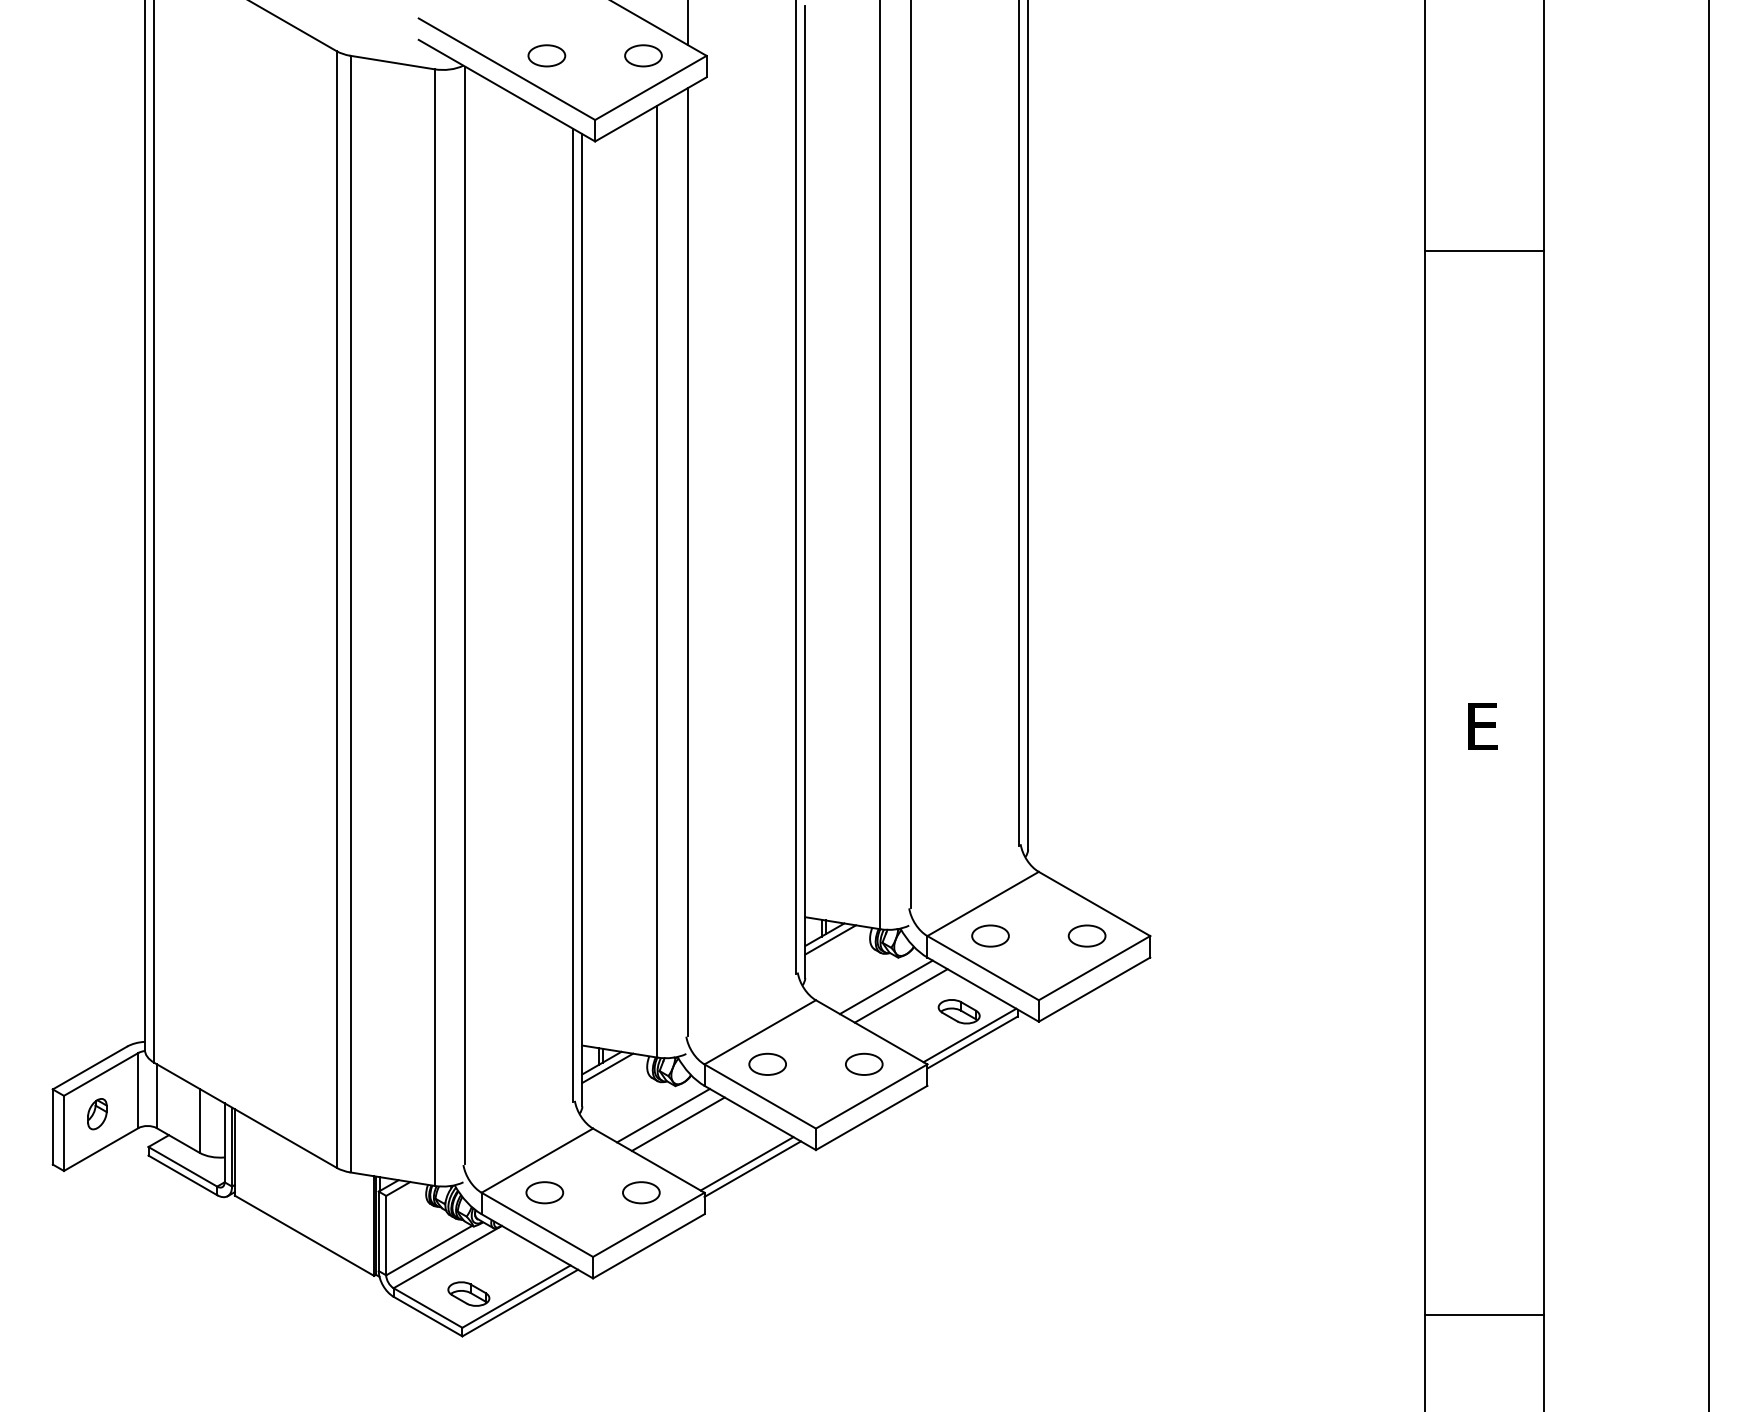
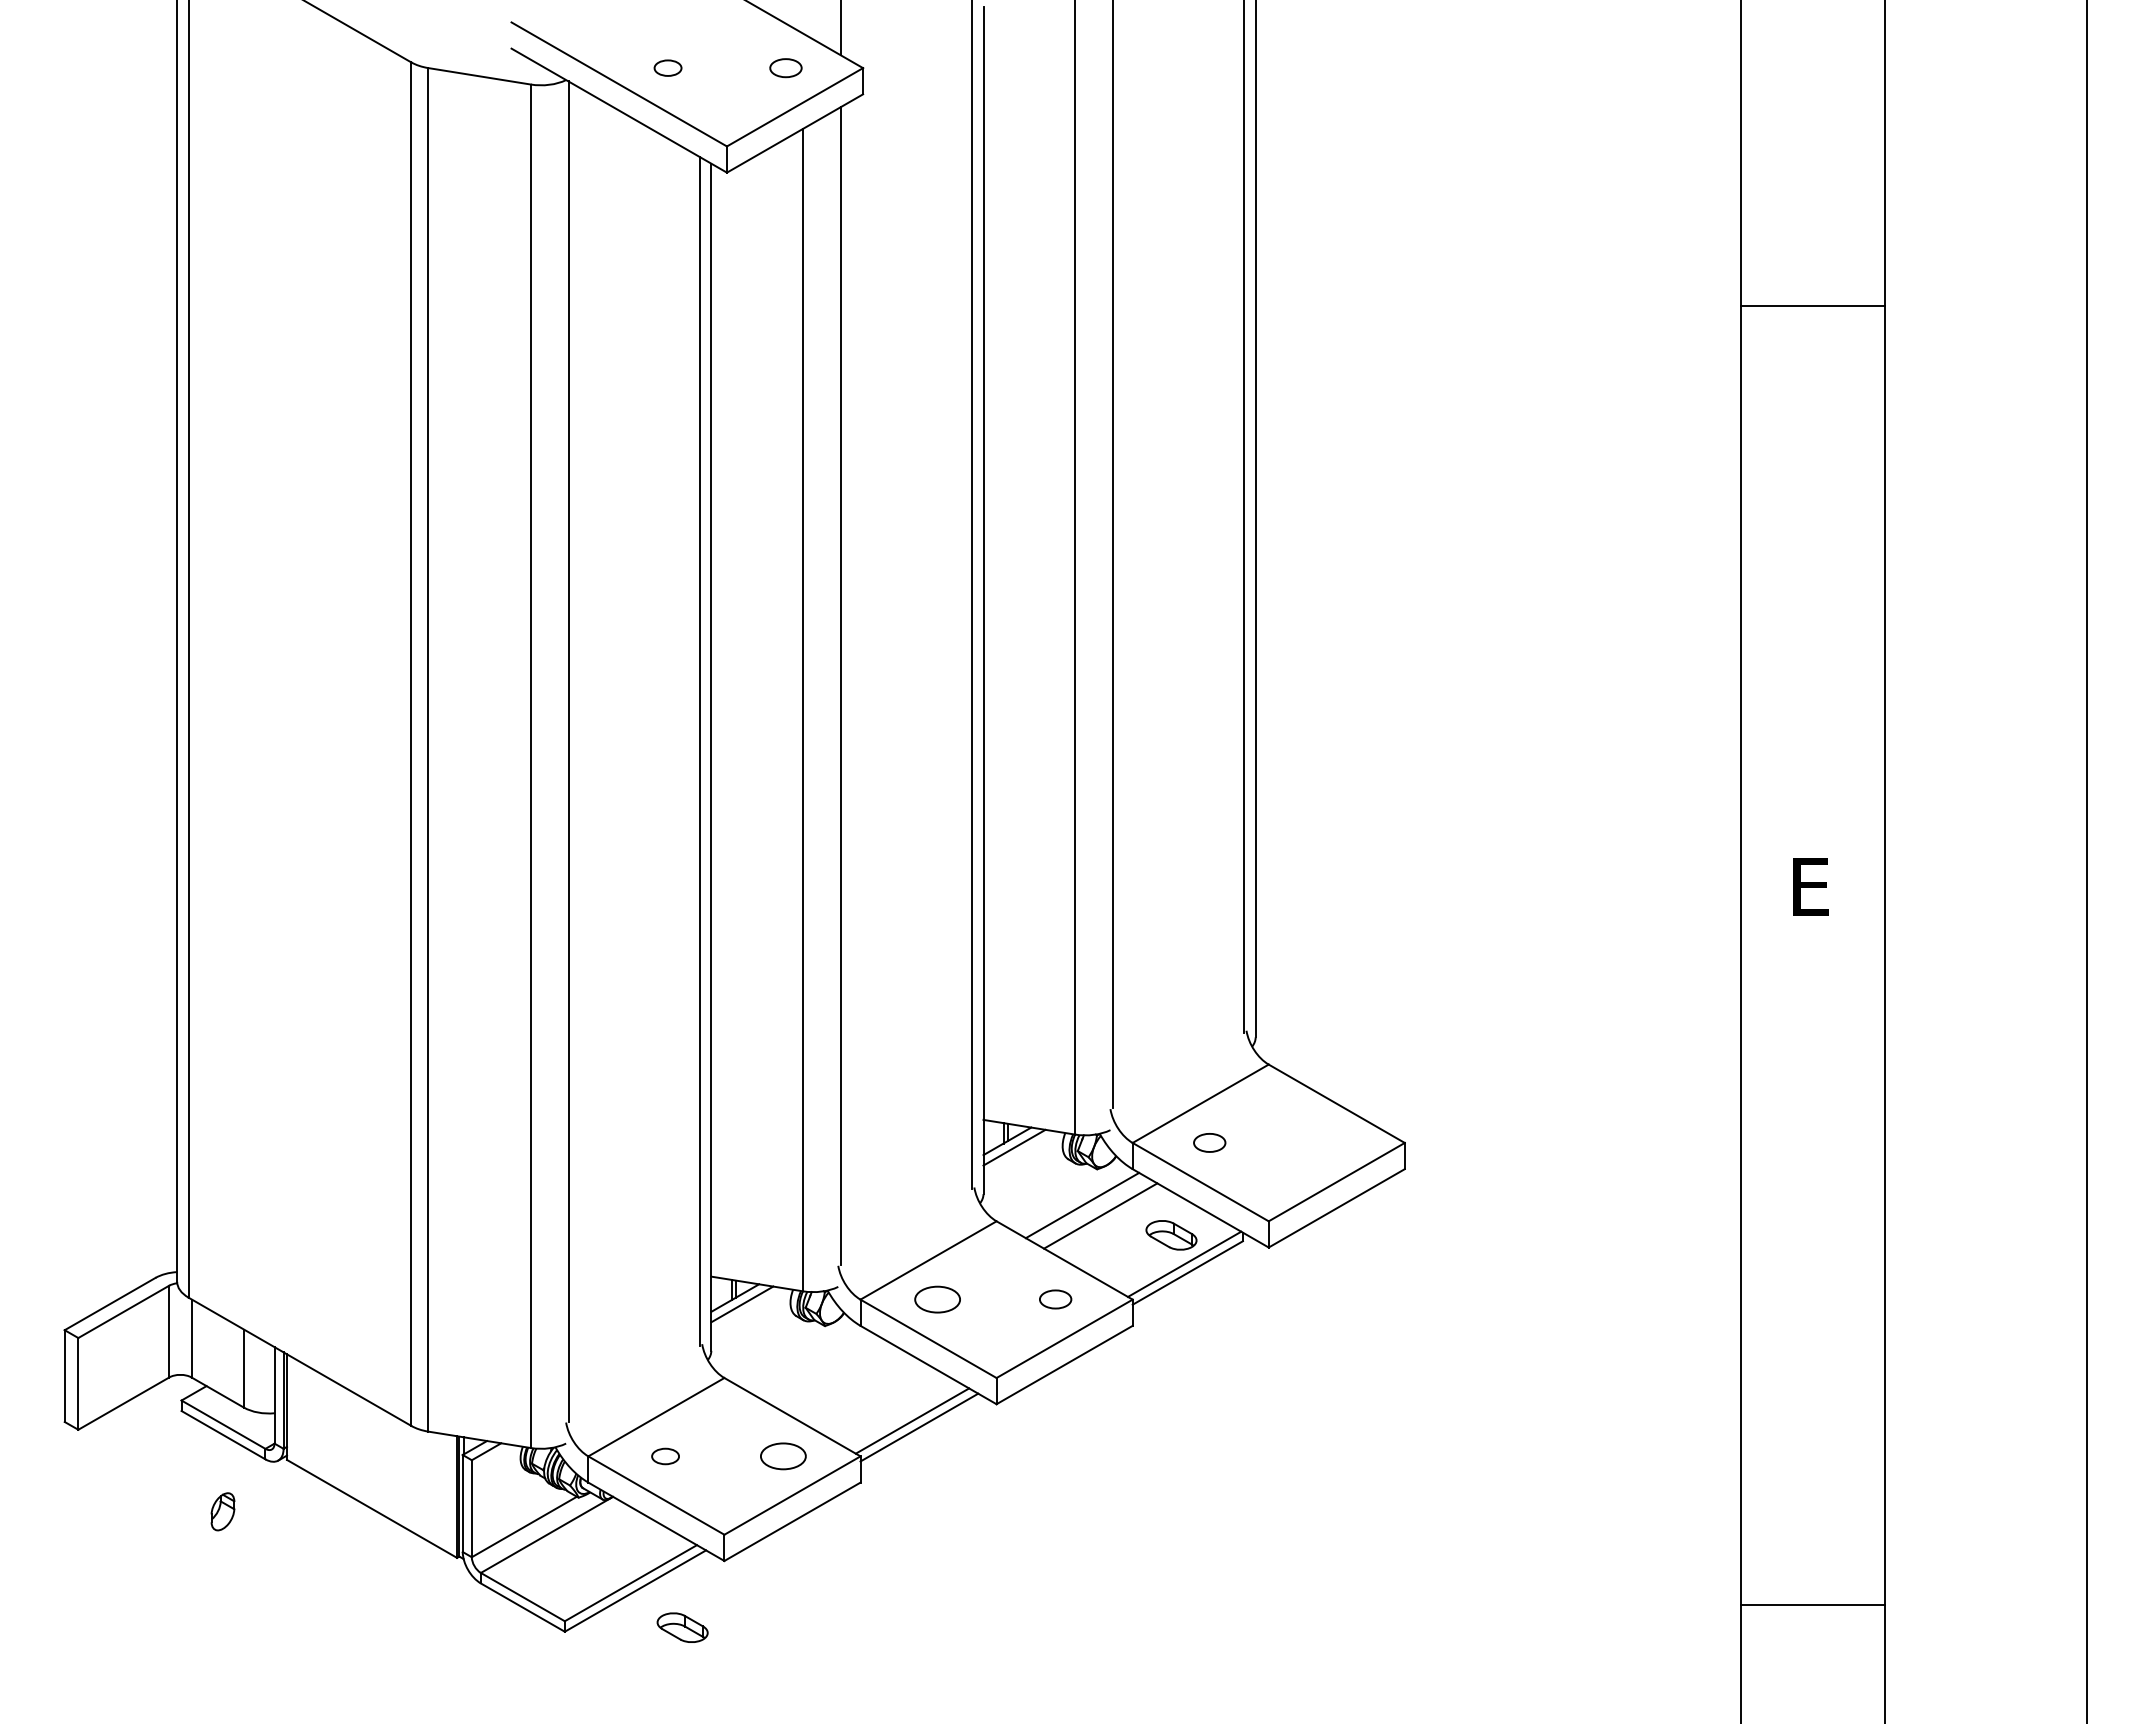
part: (546, 55) -> (667, 67), size x0.6
part: (643, 55) -> (785, 67), size x0.7
part: (990, 935) -> (1209, 1142), size x0.7
part: (1086, 935) -> (1326, 1142), removed
part: (864, 1063) -> (1055, 1298), size x0.7
part: (97, 1114) -> (223, 1512), moved
line: (663, 1115) -> (810, 1362), removed
line: (677, 1123) -> (827, 1371), removed
part: (544, 1192) -> (665, 1456), size x0.6
part: (468, 1293) -> (682, 1627), moved

